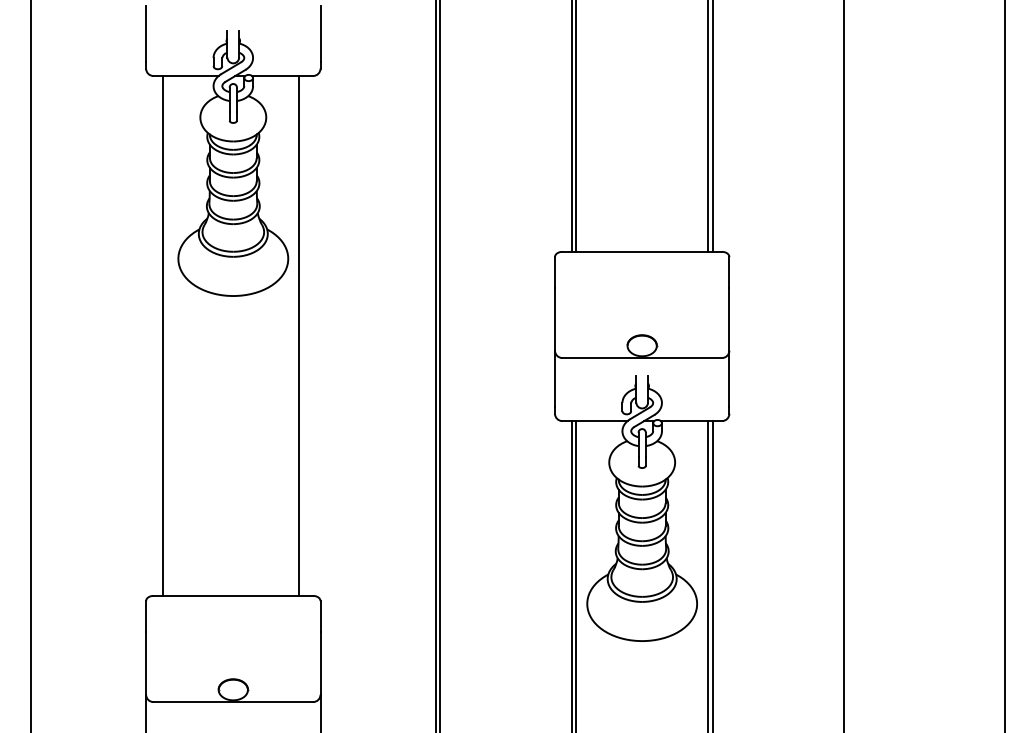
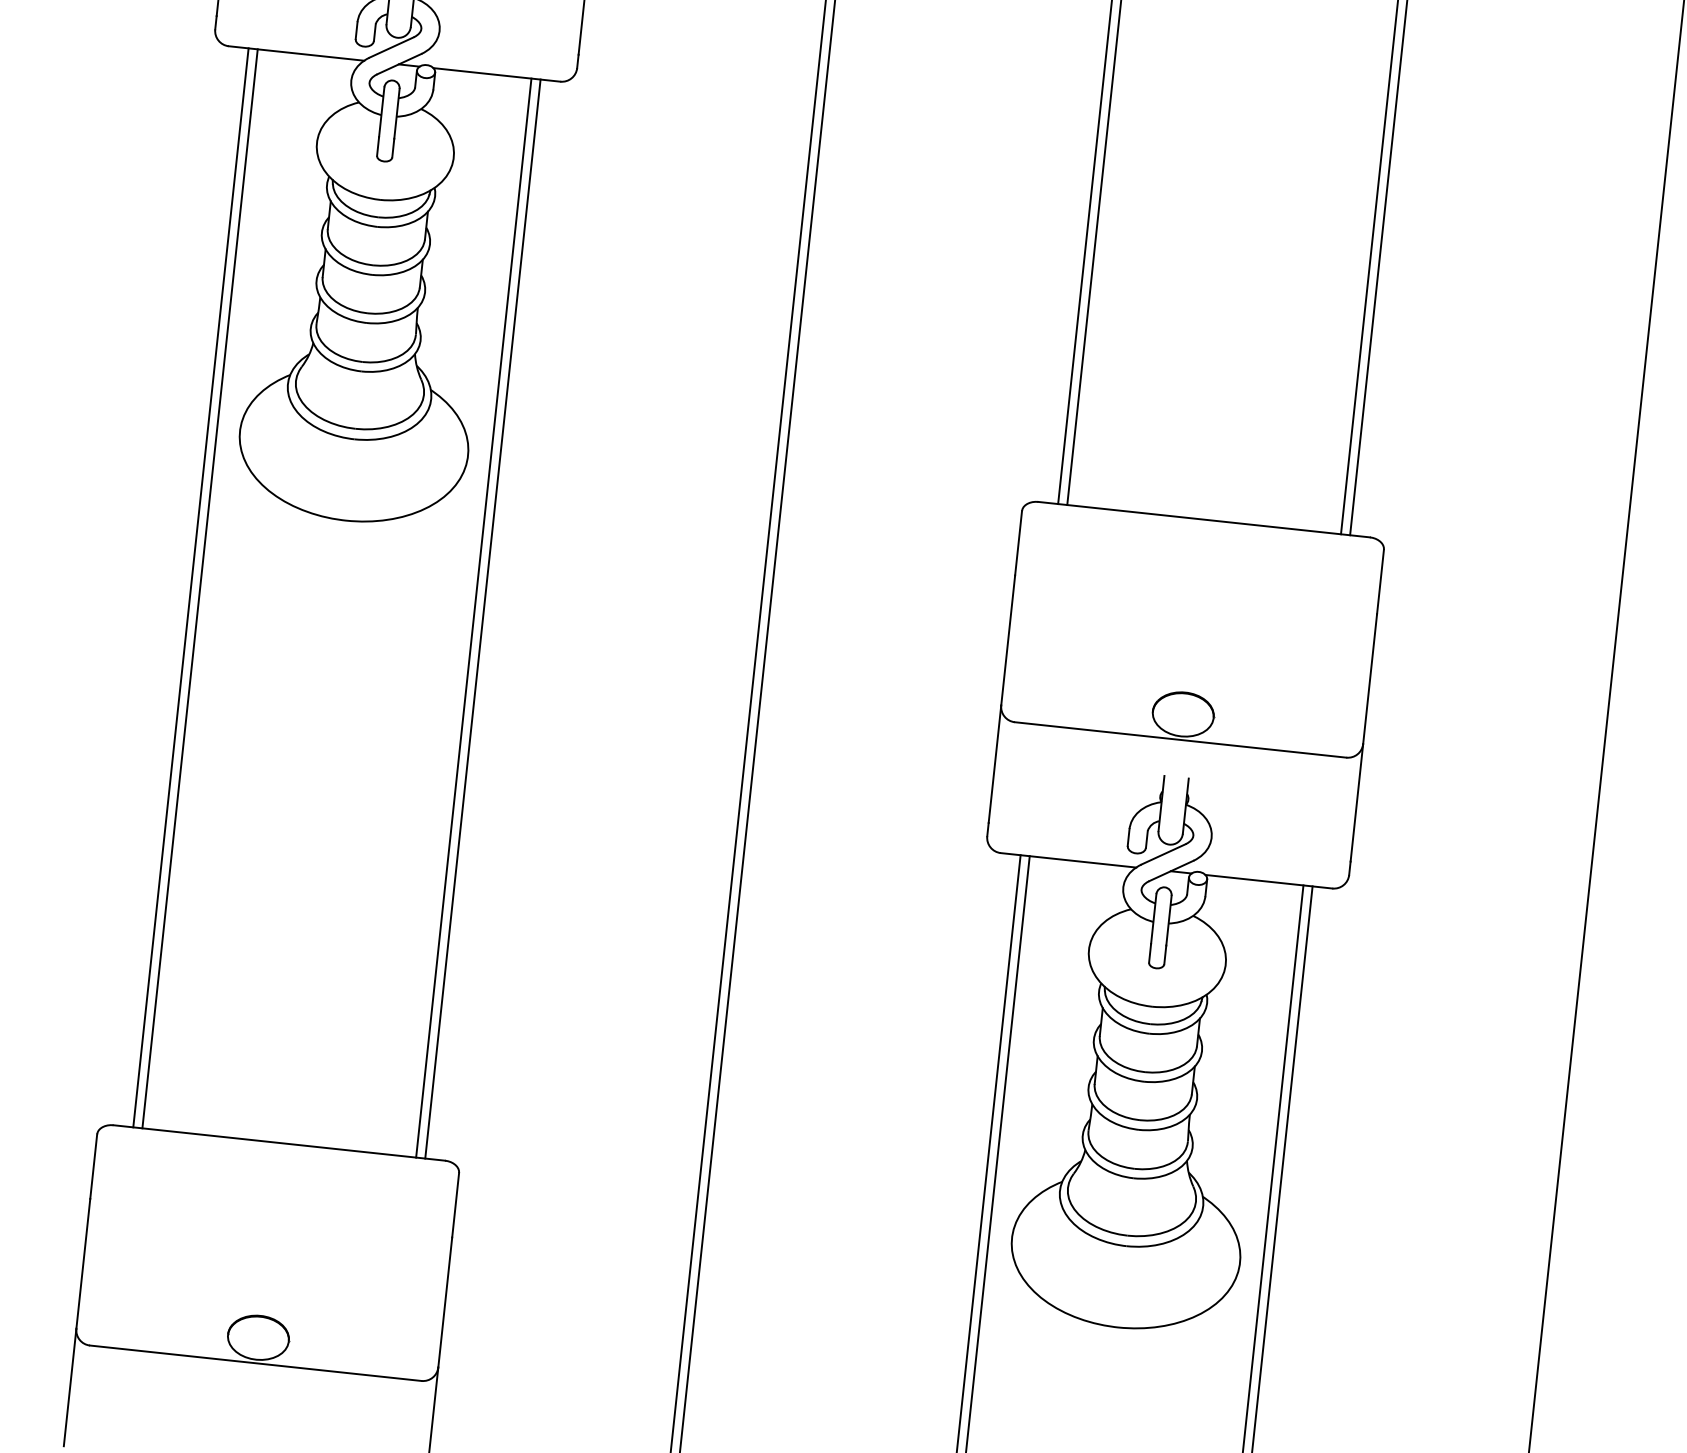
line: (167, 335) -> (200, 587), added
line: (303, 335) -> (482, 618), added

